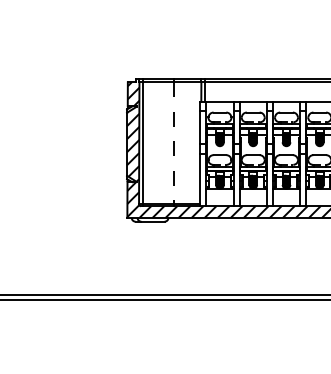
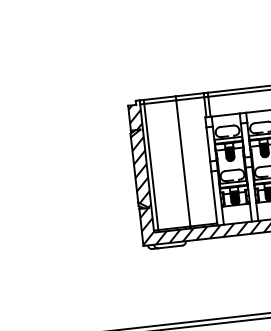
line: (174, 143) -> (183, 163), dashed -> solid

